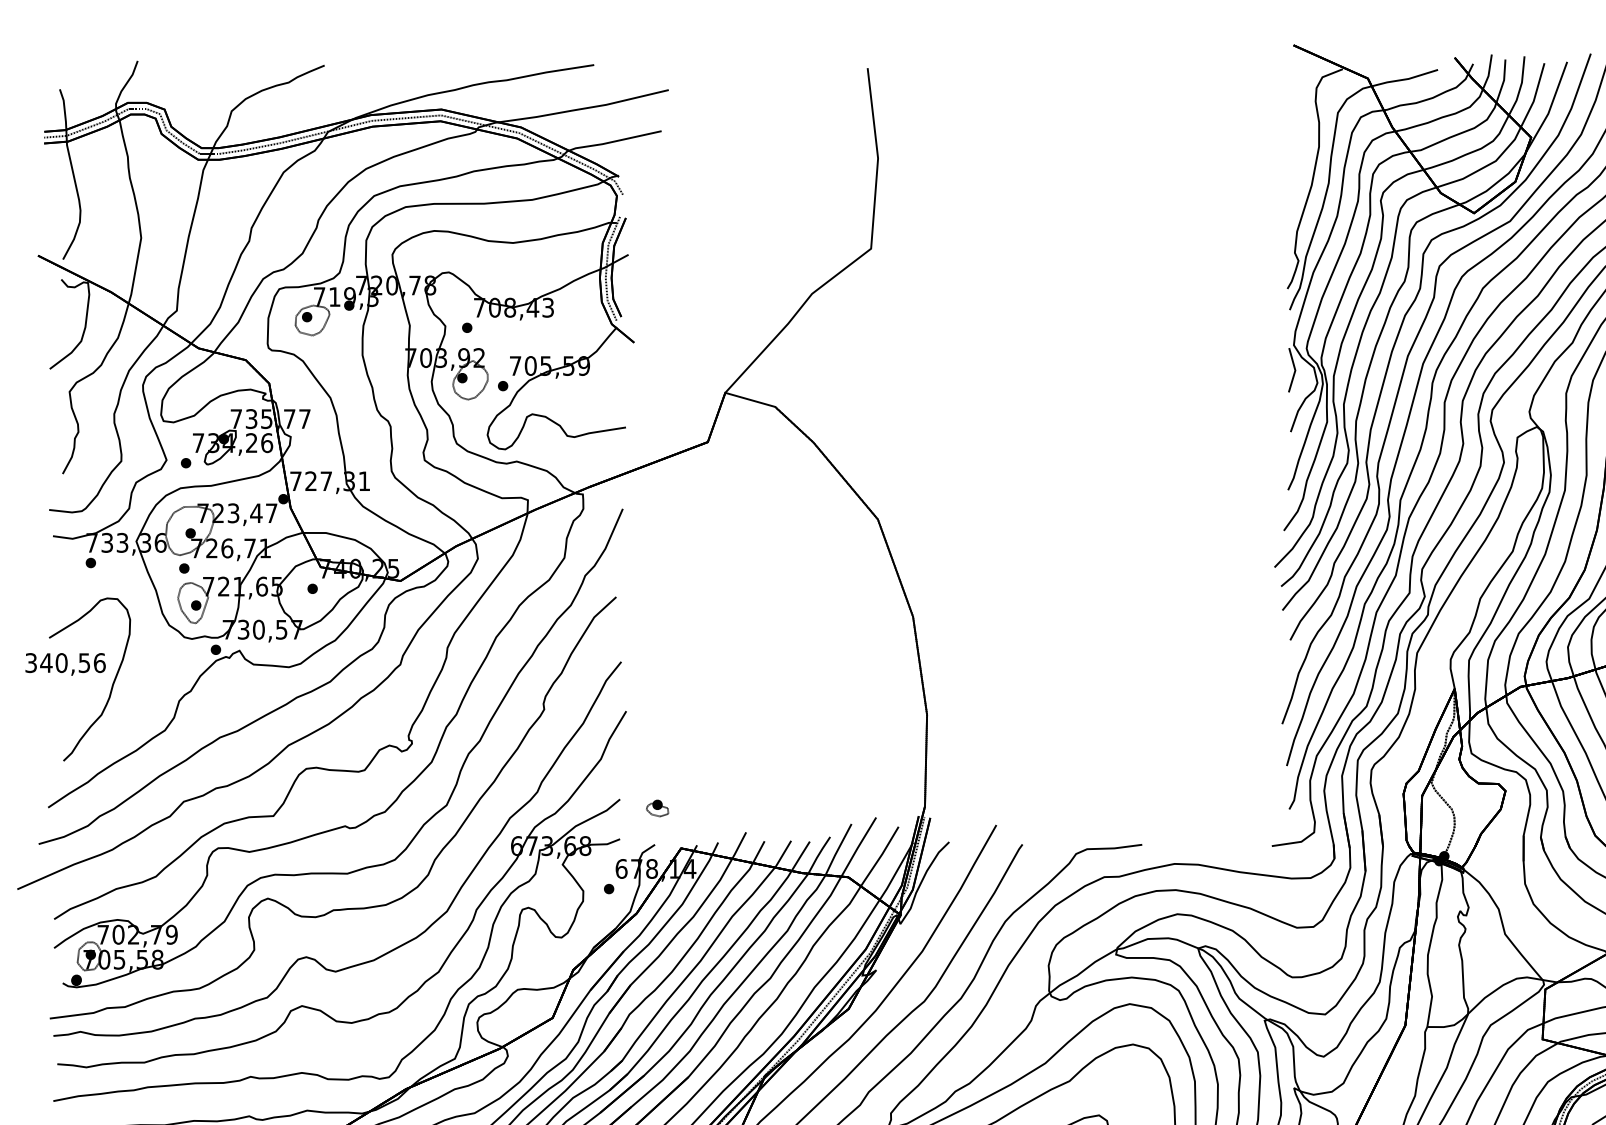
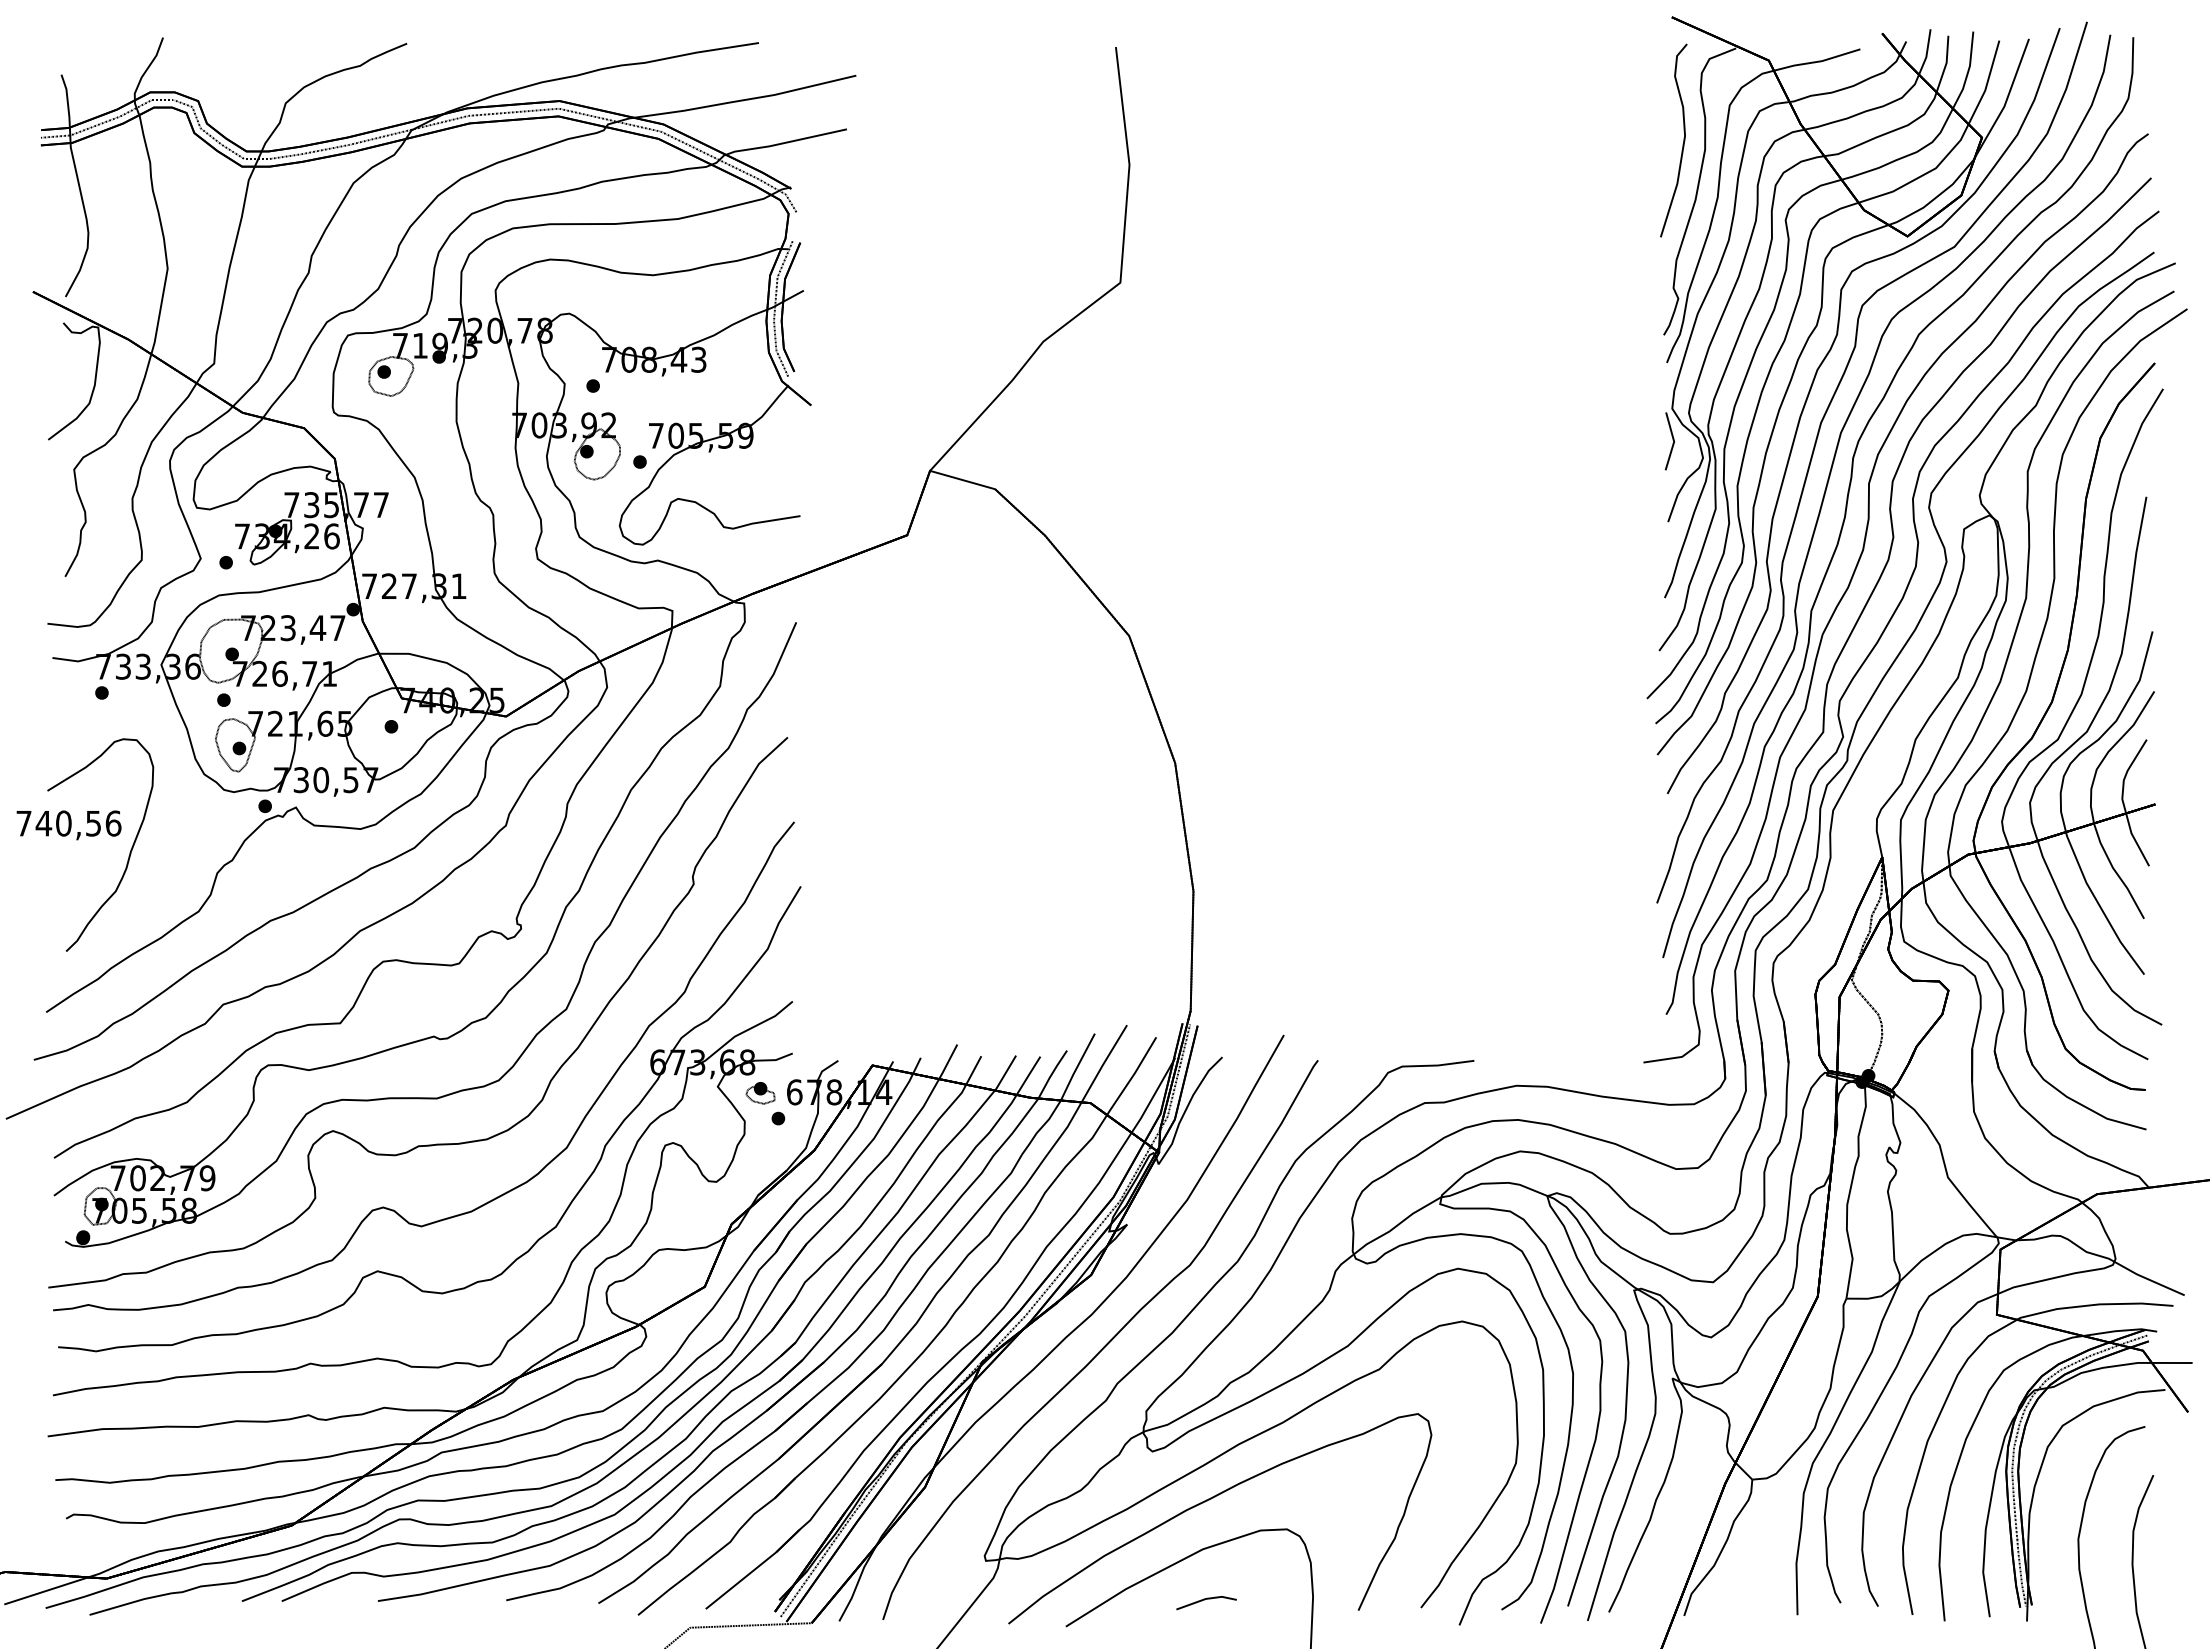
part: (1301, 142) -> (1682, 144), added
text: (30, 662) -> (23, 823), 340,56 -> 740,56
part: (657, 808) -> (760, 1093), moved

